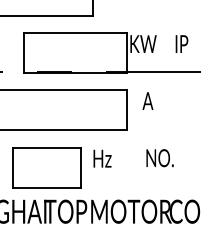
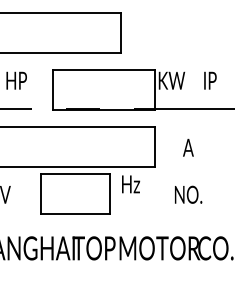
text: (148, 100) -> (188, 147), moved
text: (103, 158) -> (131, 184), moved
part: (47, 166) -> (75, 193), moved

